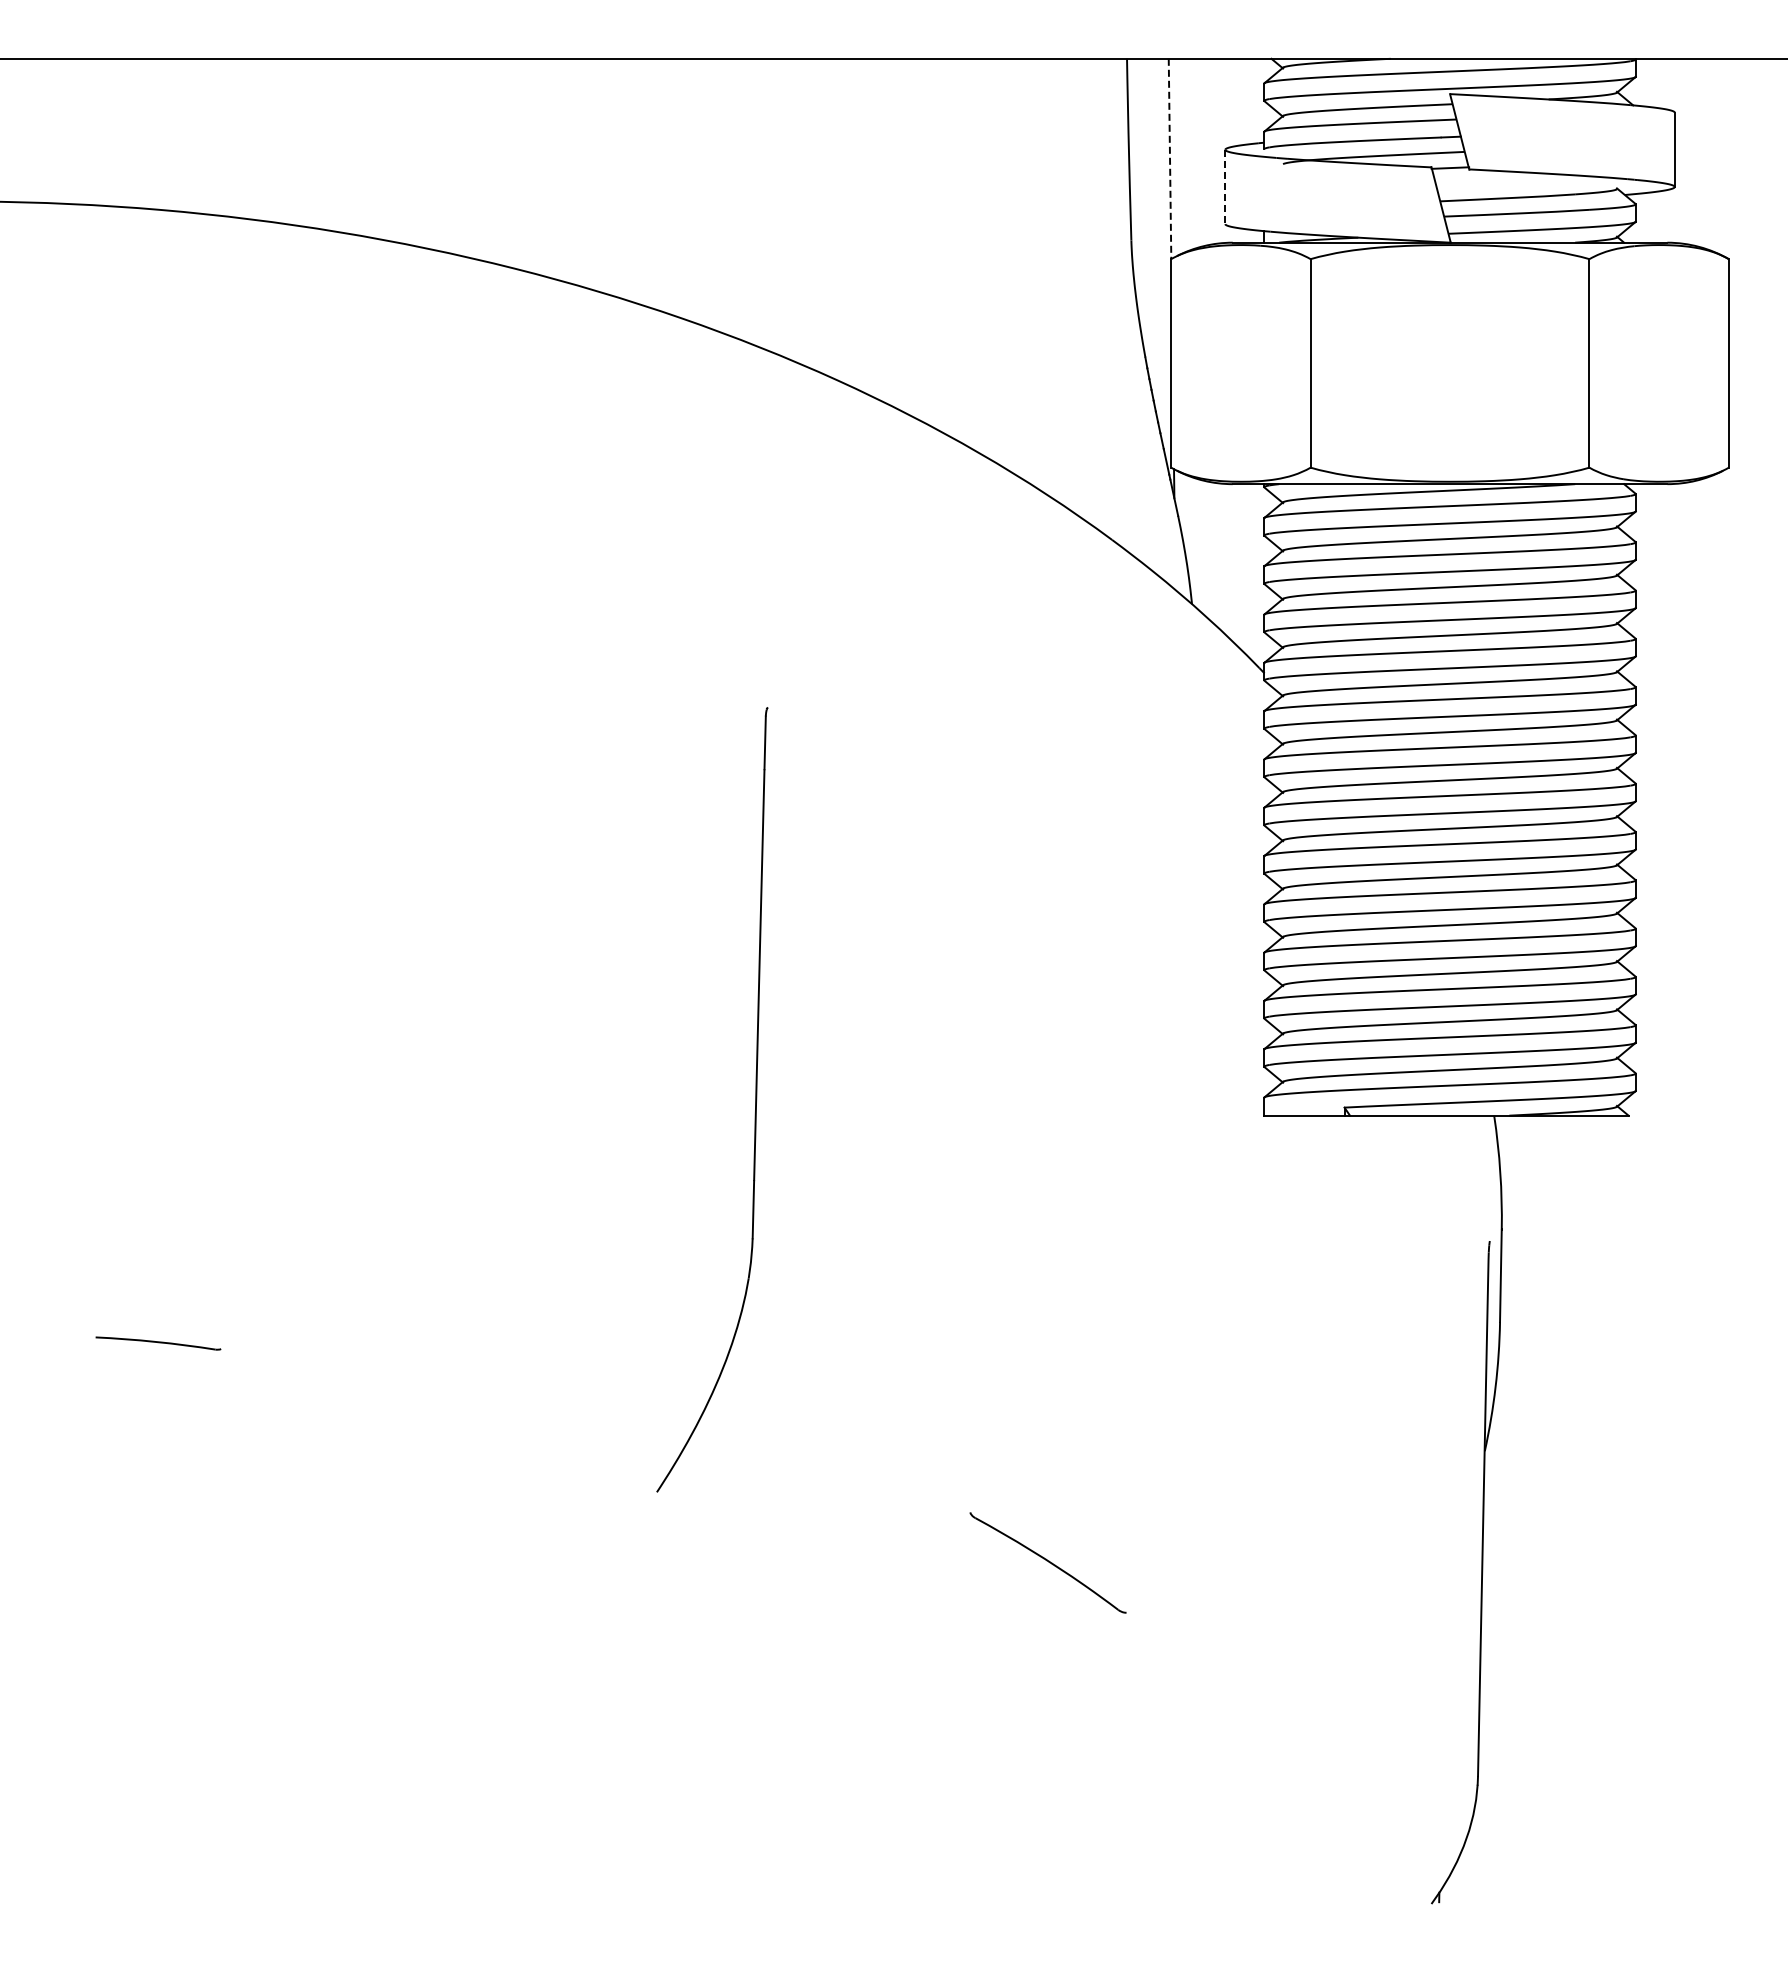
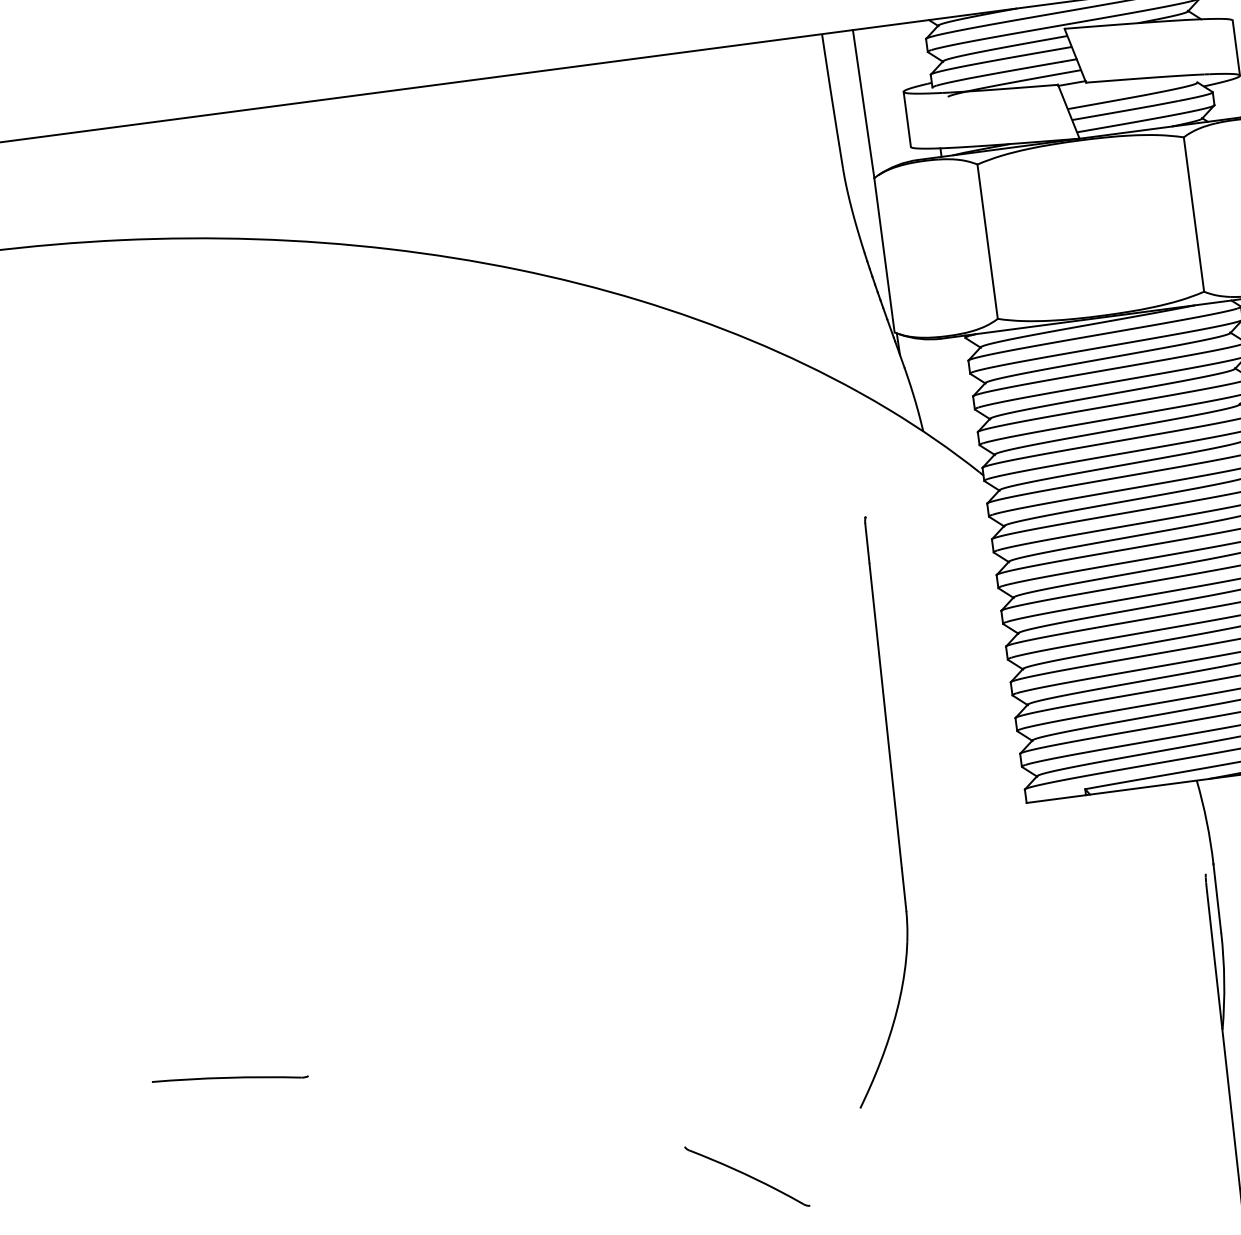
line: (1170, 159) -> (864, 104), dashed -> solid
line: (1225, 187) -> (907, 119), dashed -> solid
part: (755, 1099) -> (894, 808), moved
part: (158, 1343) -> (230, 1079), size x1.67
part: (1047, 1562) -> (746, 1176), moved

